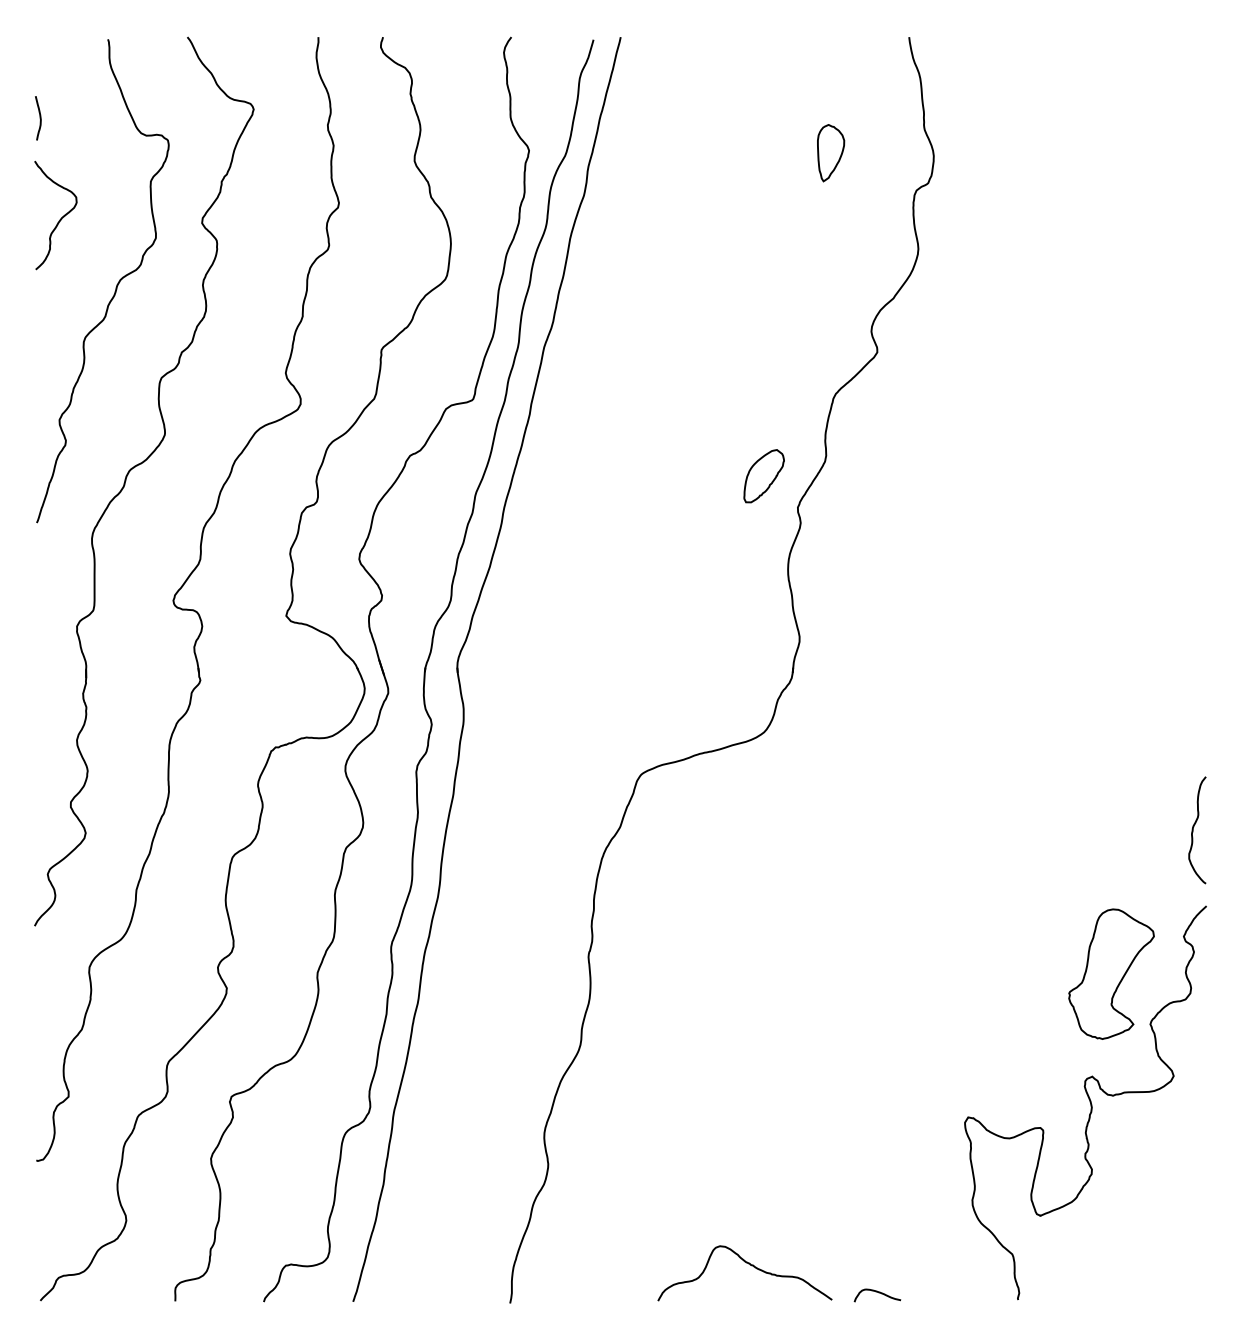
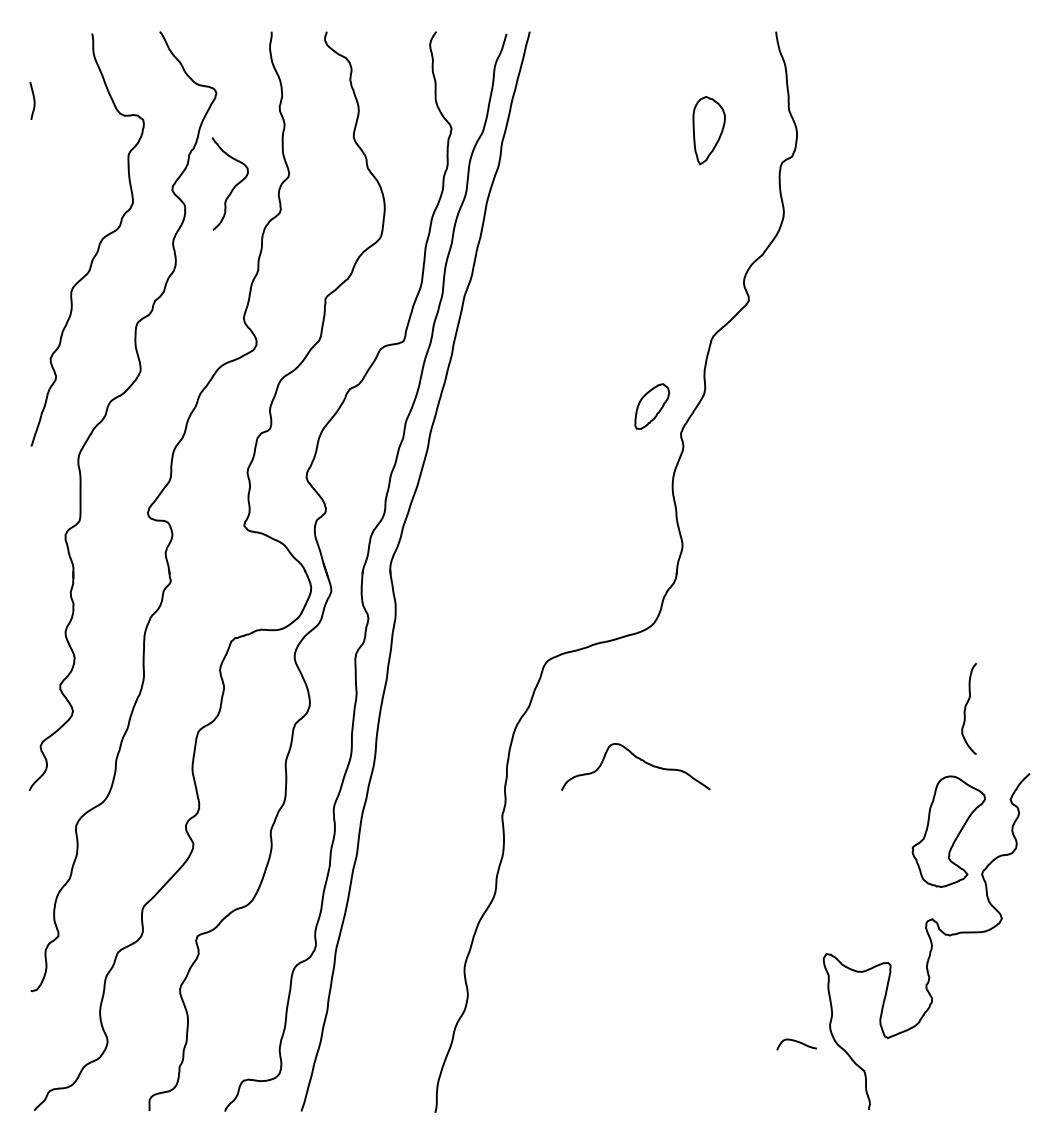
part: (831, 153) -> (709, 131), size x1.4
curve: (59, 219) -> (233, 187), moved
curve: (1193, 830) -> (965, 709), moved
curve: (748, 1264) -> (638, 759), moved
curve: (878, 1293) -> (797, 1042), moved

